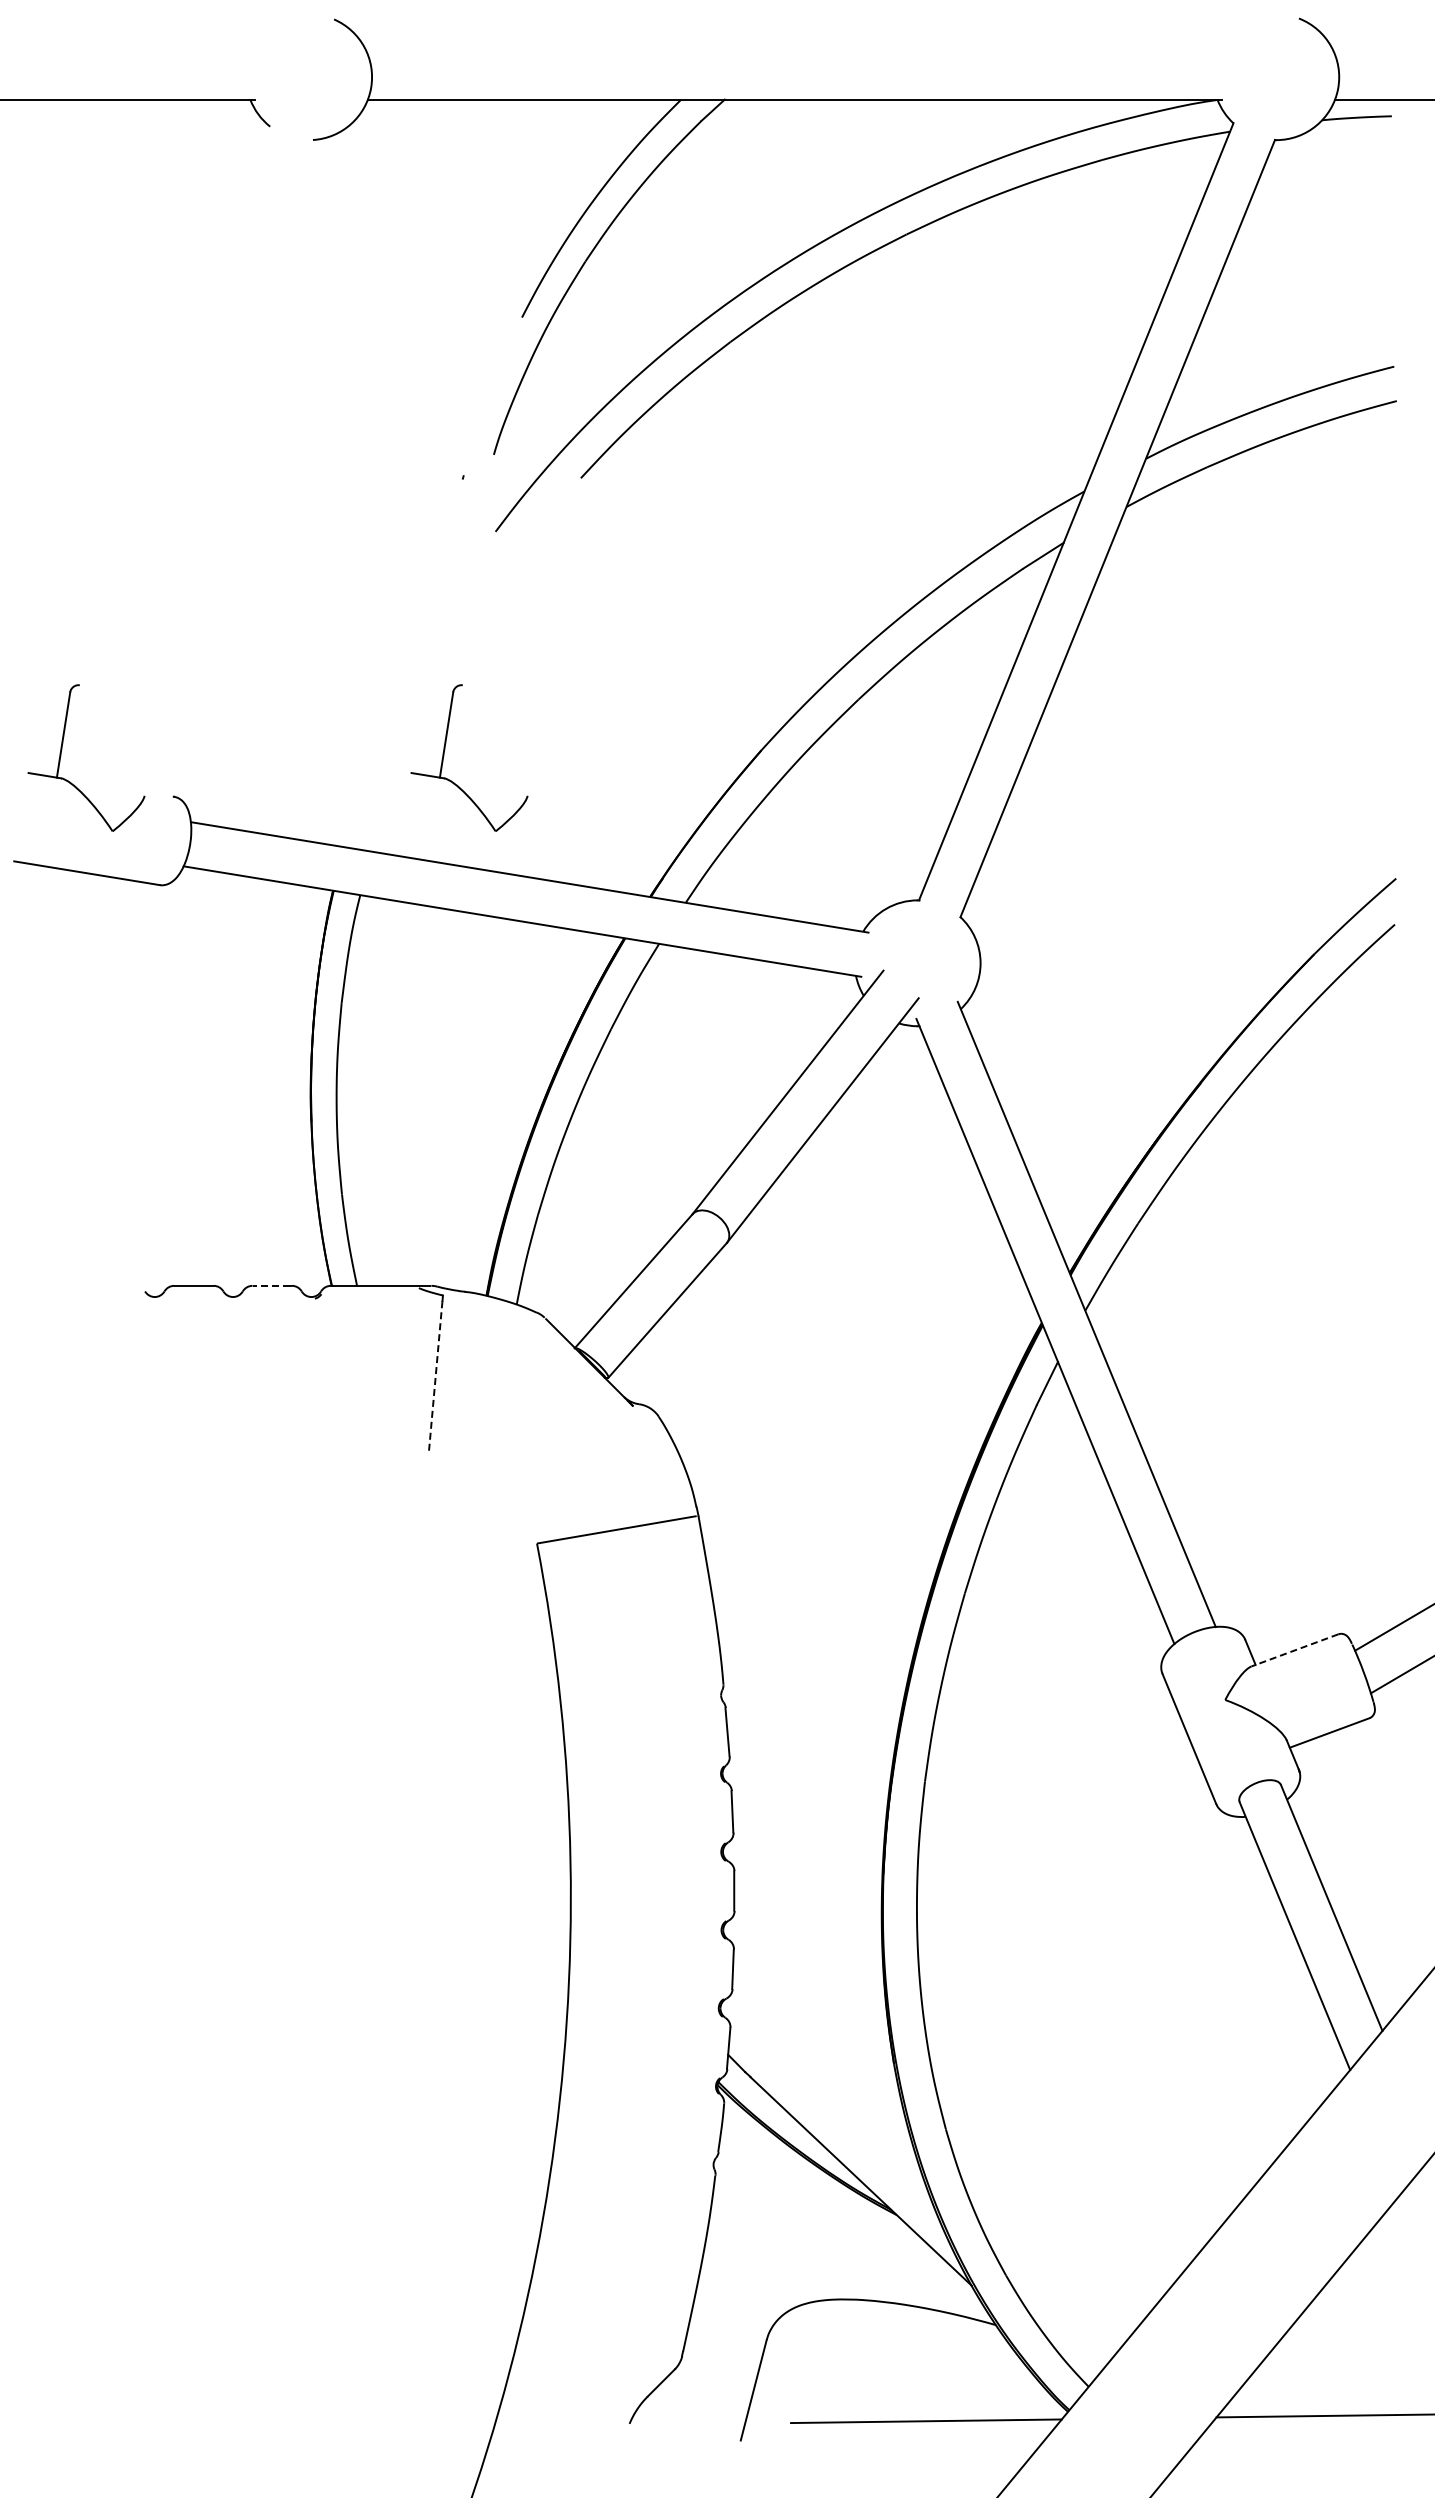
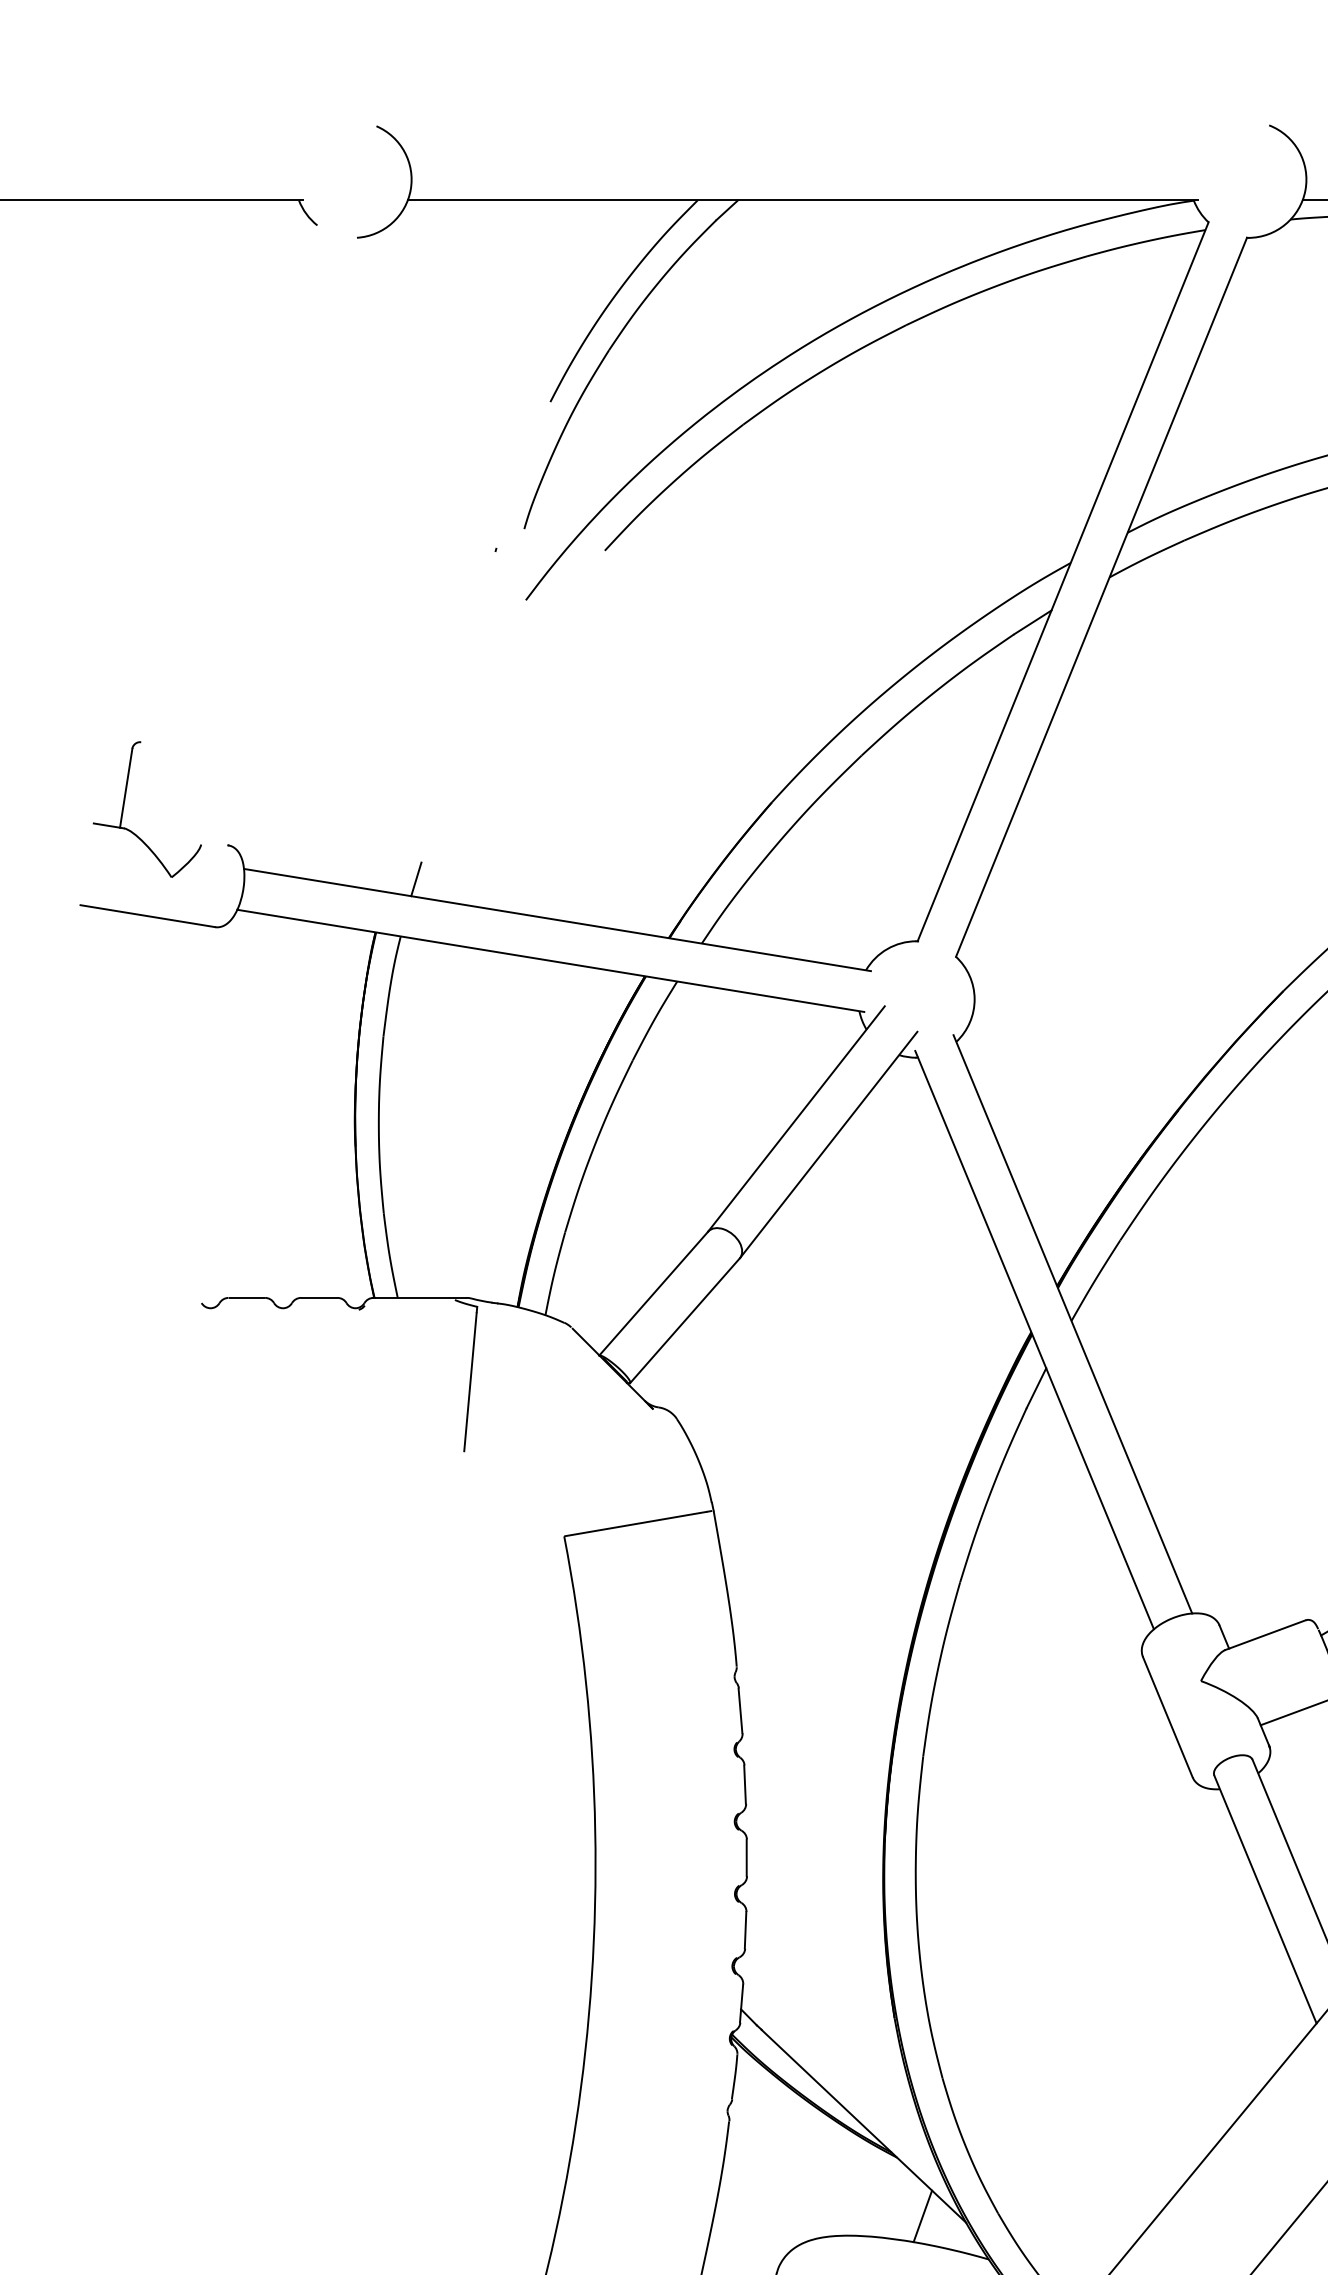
part: (445, 750) -> (479, 802), removed
line: (376, 833) -> (415, 879), added
line: (271, 1285) -> (318, 1297), dashed -> solid
line: (435, 1376) -> (470, 1381), dashed -> solid
line: (1294, 1650) -> (1265, 1635), dashed -> solid
line: (924, 2278) -> (922, 2216), added

